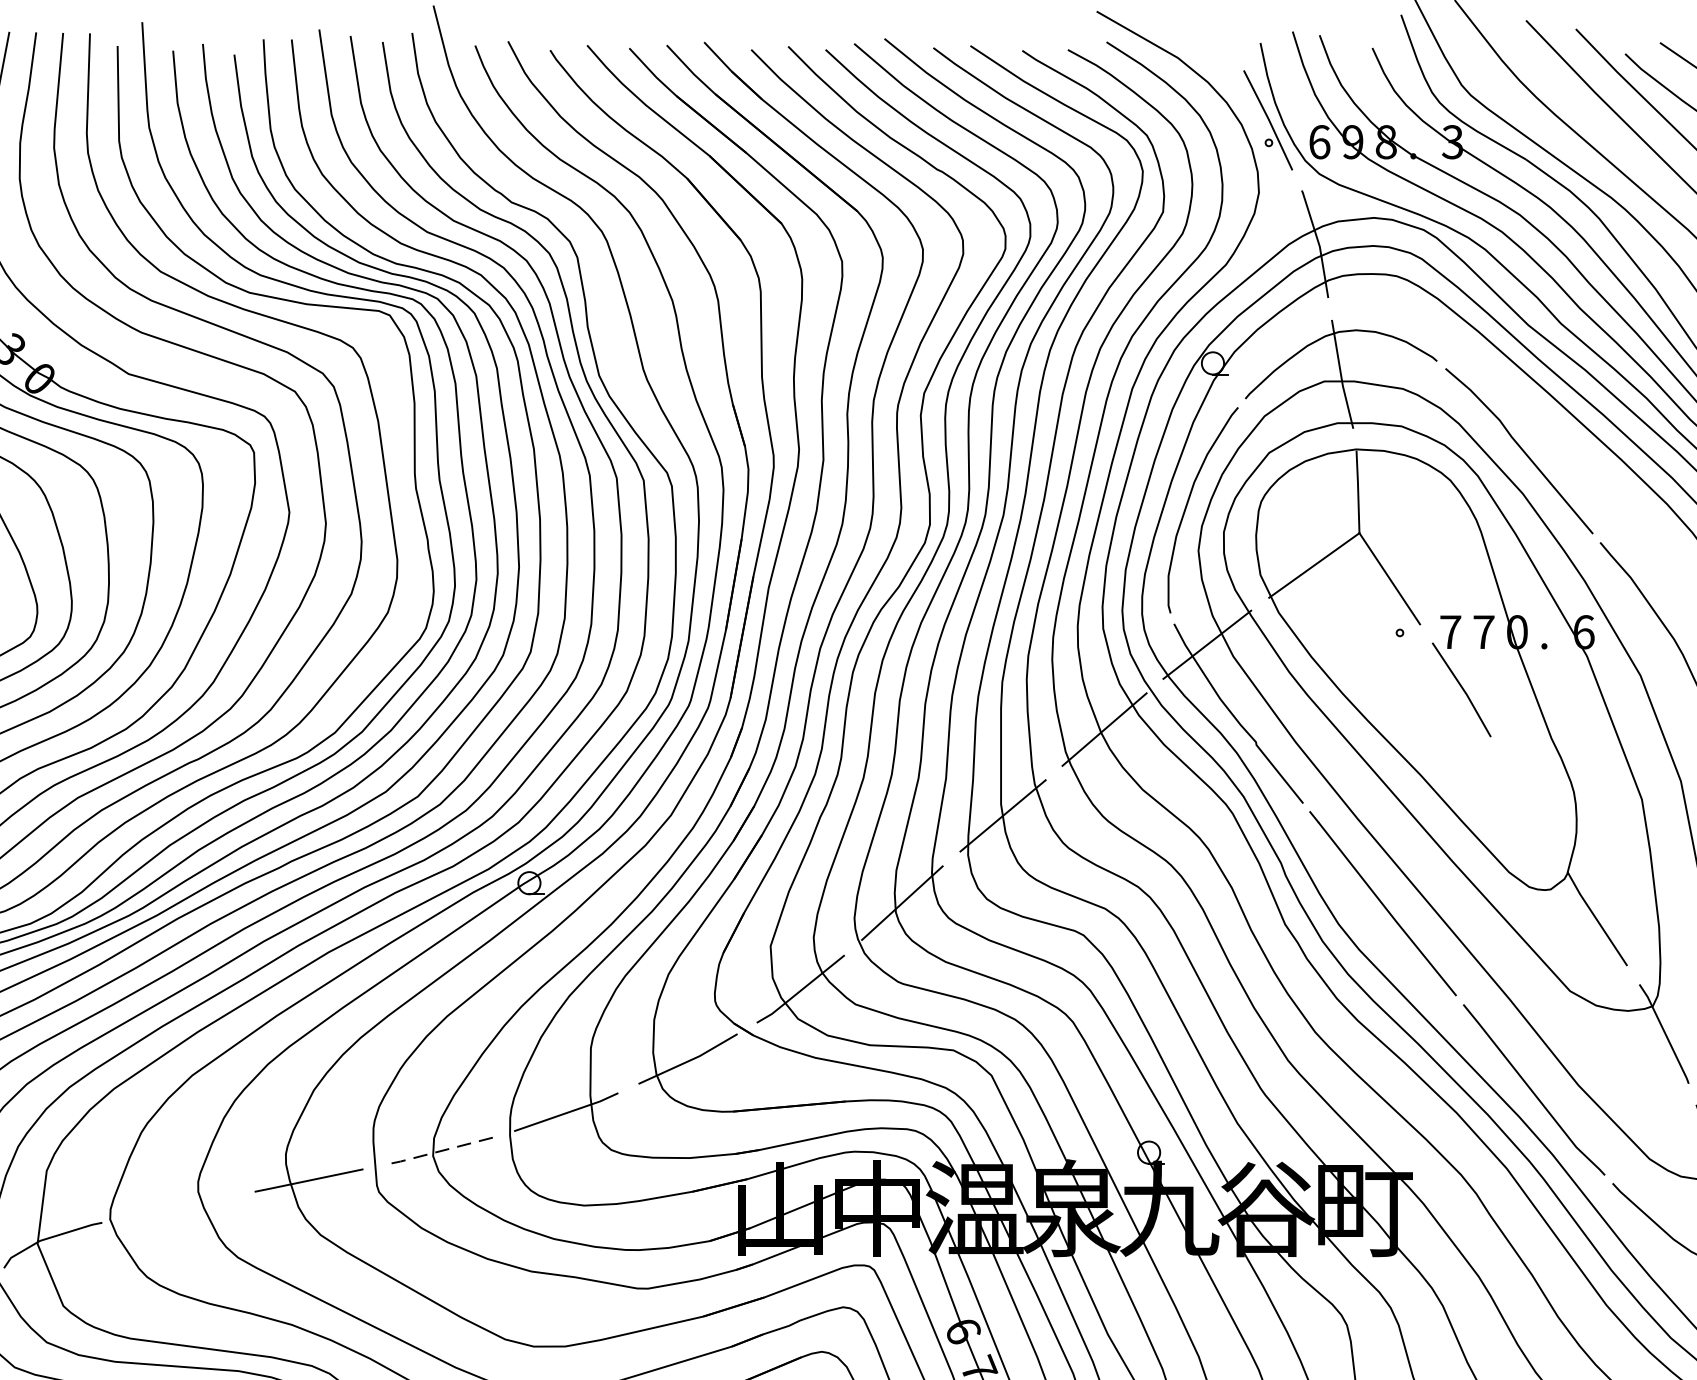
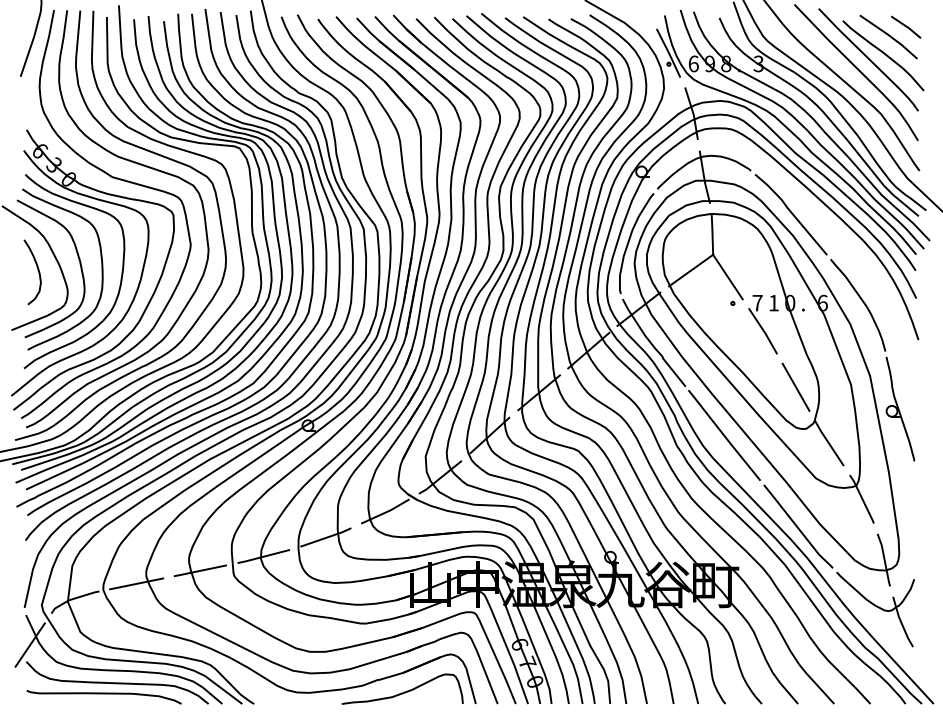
text: (1485, 632) -> (774, 303), 7 -> 1
line: (1528, 802) -> (795, 386), added
line: (438, 1151) -> (263, 556), dashed -> solid
line: (178, 1206) -> (136, 583), added

